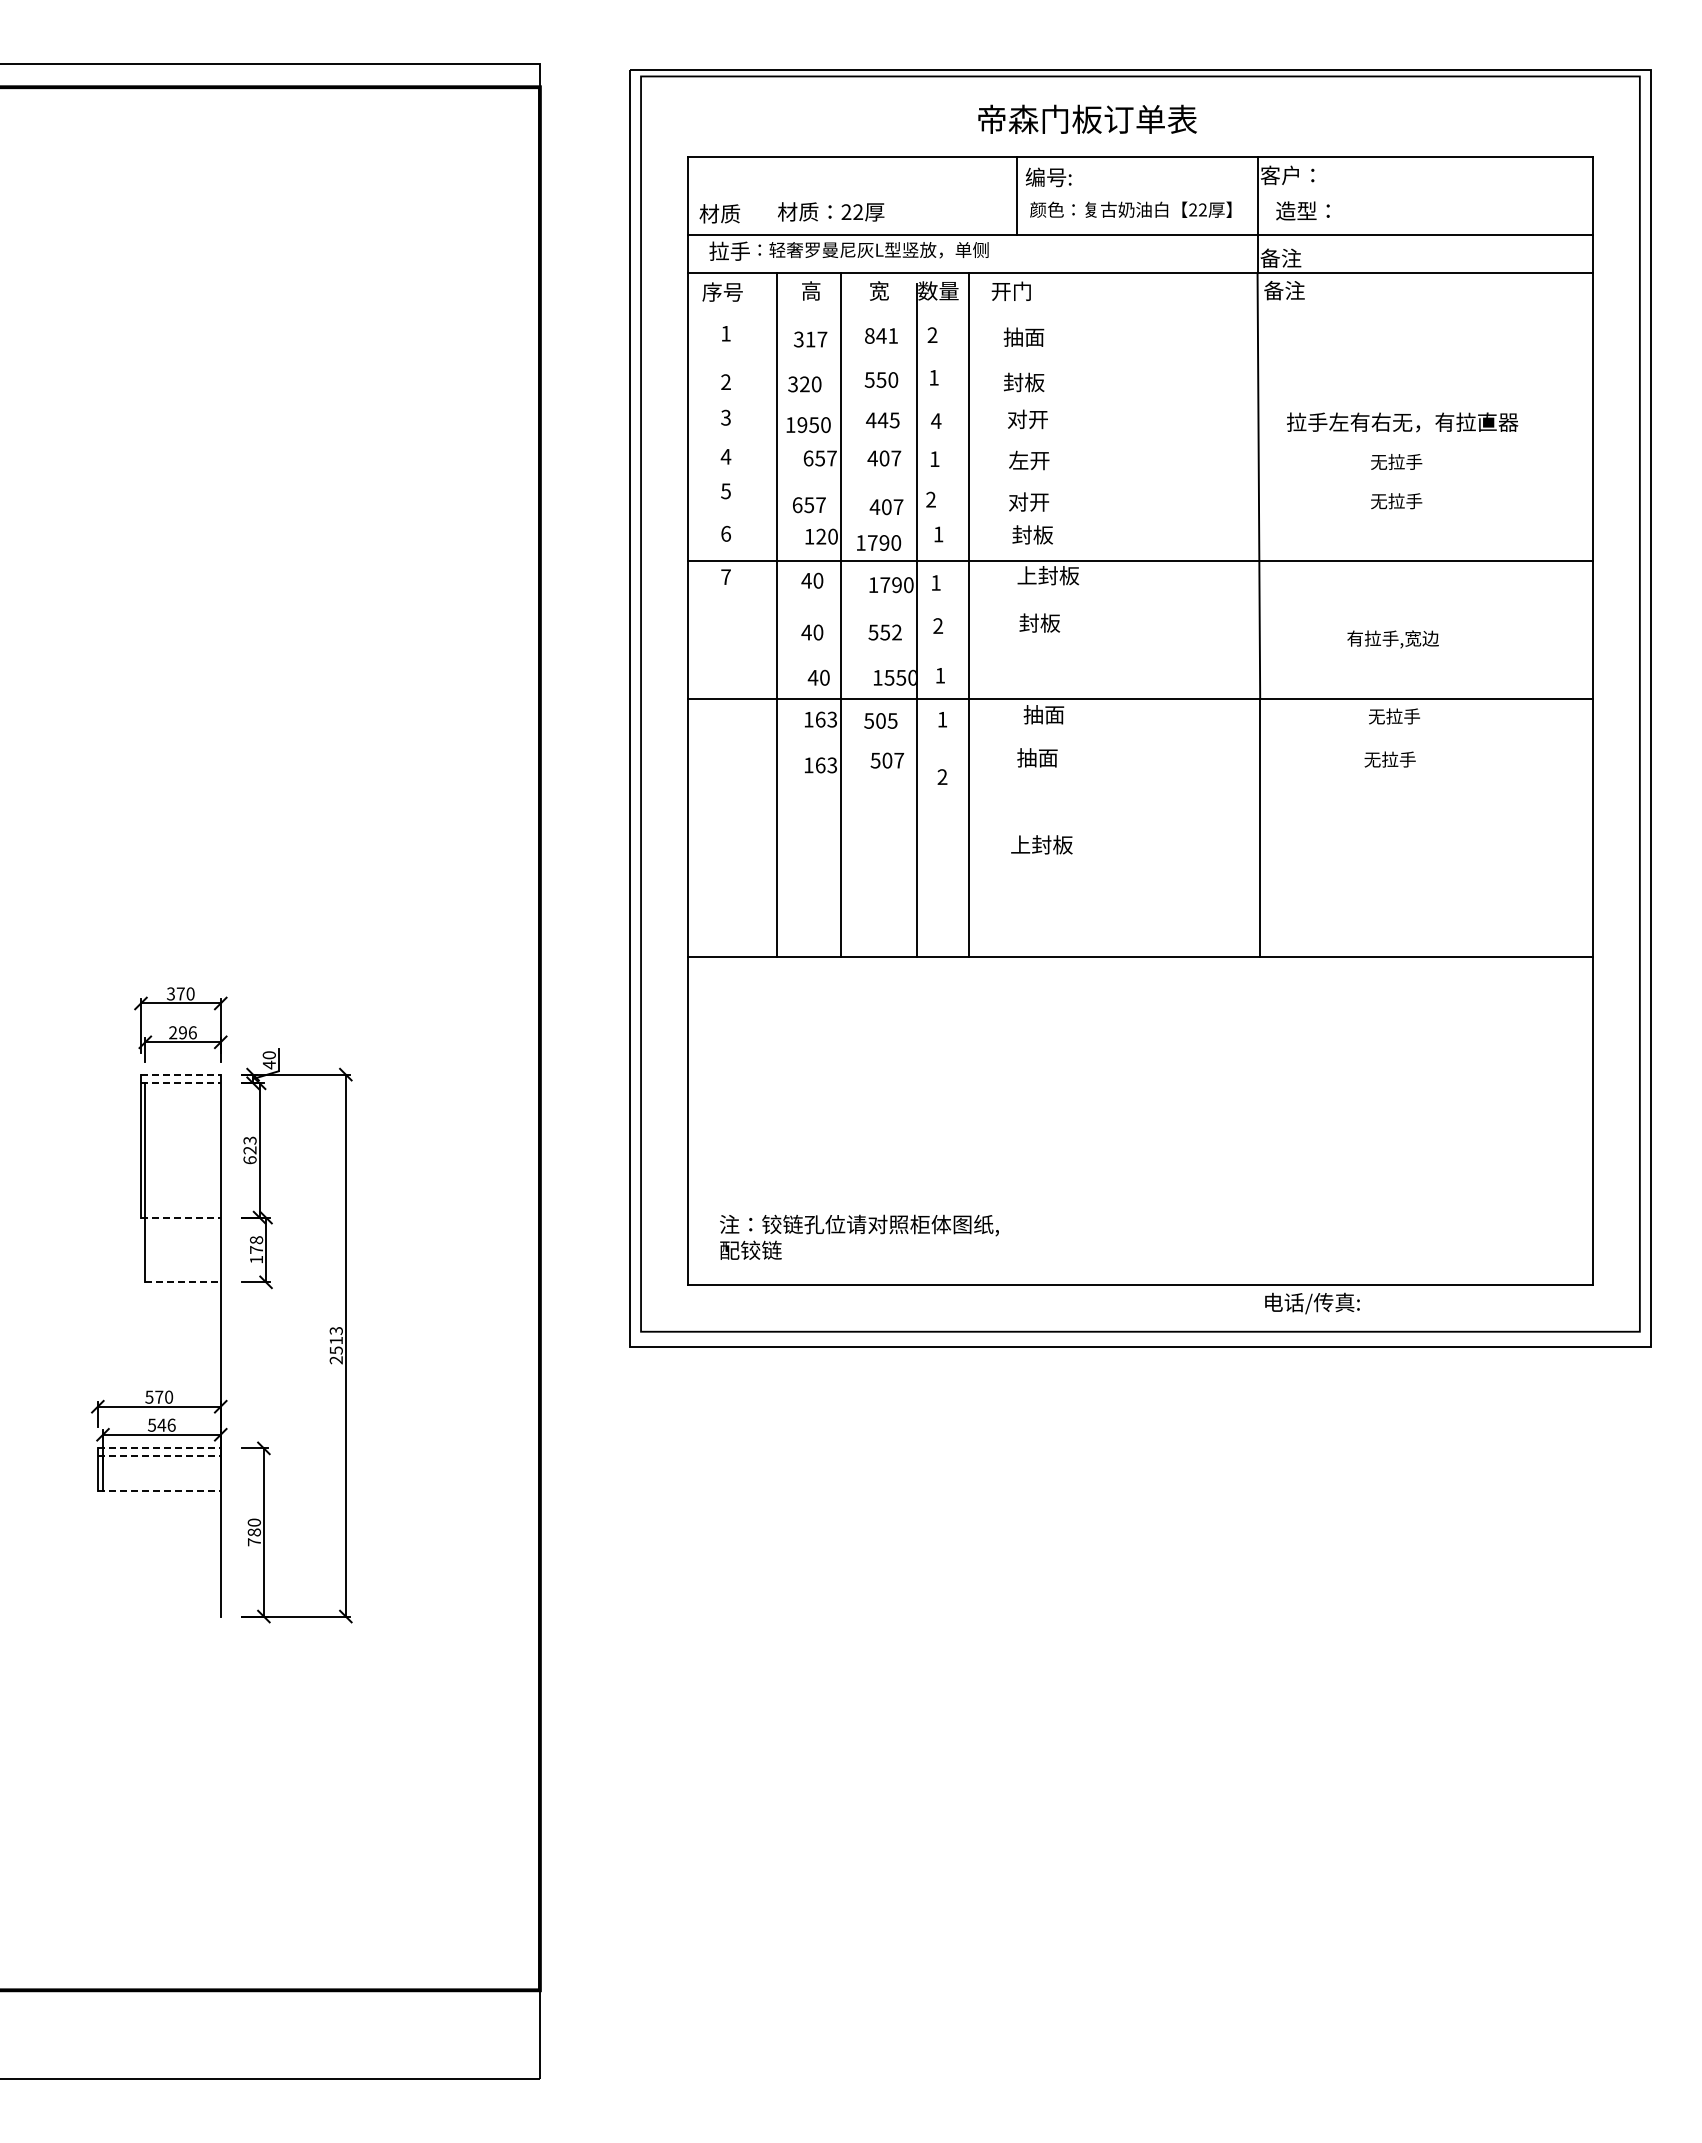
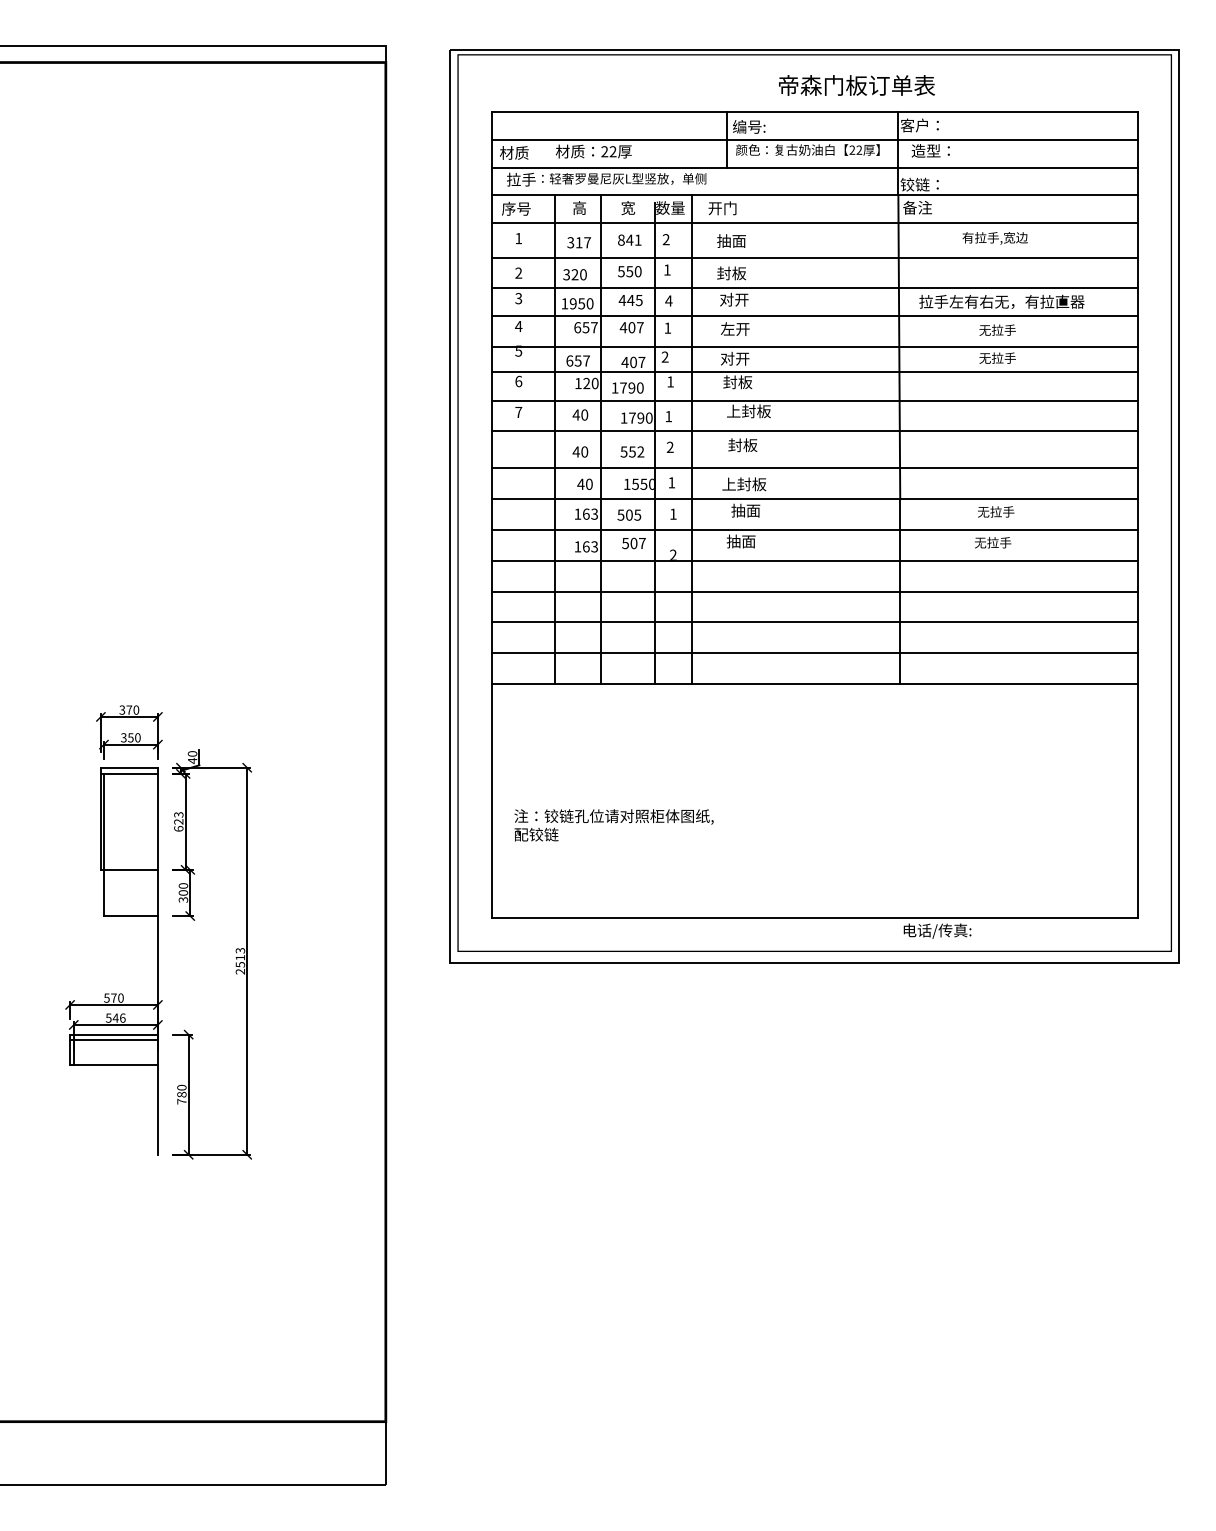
text: (1087, 118) -> (856, 84), moved
line: (1140, 195) -> (814, 139), added
text: (1287, 257) -> (919, 184), 备注 -> 铰链：
line: (1140, 312) -> (814, 223), added
line: (1140, 360) -> (814, 257), added
line: (1140, 403) -> (814, 288), added
line: (1140, 442) -> (814, 316), added
line: (1140, 484) -> (814, 346), added
line: (1140, 519) -> (814, 371), added
line: (1140, 603) -> (814, 431), added
text: (1392, 639) -> (994, 238), moved
line: (1140, 655) -> (814, 468), added
line: (1140, 741) -> (814, 529), added
line: (1140, 784) -> (814, 560), added
line: (1140, 828) -> (814, 591), added
text: (1041, 844) -> (744, 484), moved
line: (1140, 871) -> (814, 622), added
line: (1140, 914) -> (814, 653), added
text: (182, 1032) -> (130, 737), 296 -> 350
line: (180, 1074) -> (129, 767), dashed -> solid
line: (180, 1083) -> (129, 774), dashed -> solid
line: (180, 1217) -> (129, 869), dashed -> solid
text: (859, 1236) -> (614, 824), moved
text: (256, 1249) -> (183, 892), 178 -> 300
line: (183, 1282) -> (131, 916), dashed -> solid
line: (159, 1448) -> (114, 1034), dashed -> solid
line: (159, 1456) -> (114, 1040), dashed -> solid
line: (159, 1490) -> (114, 1064), dashed -> solid

